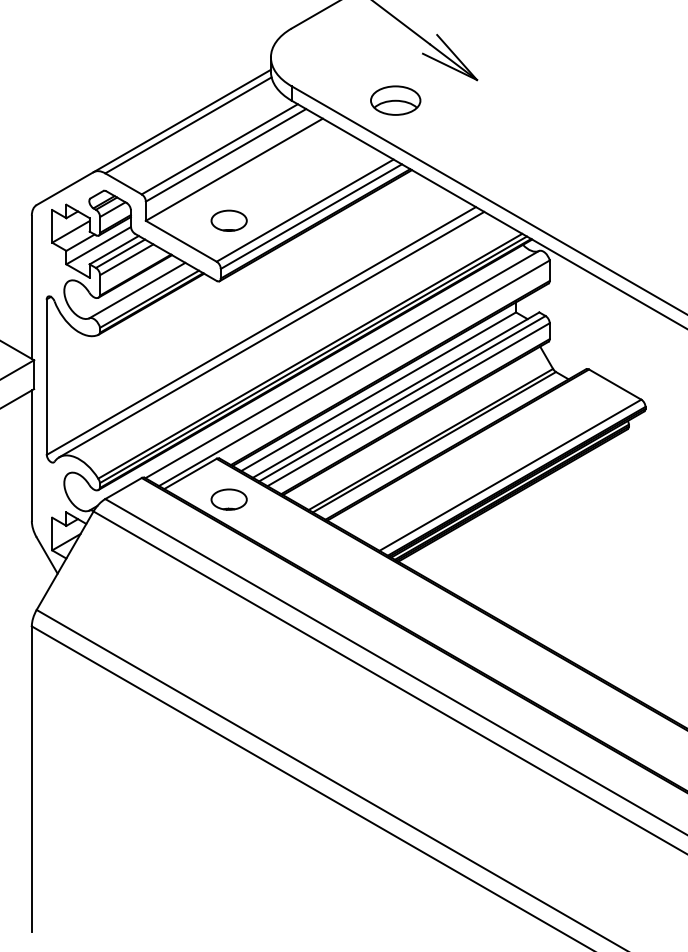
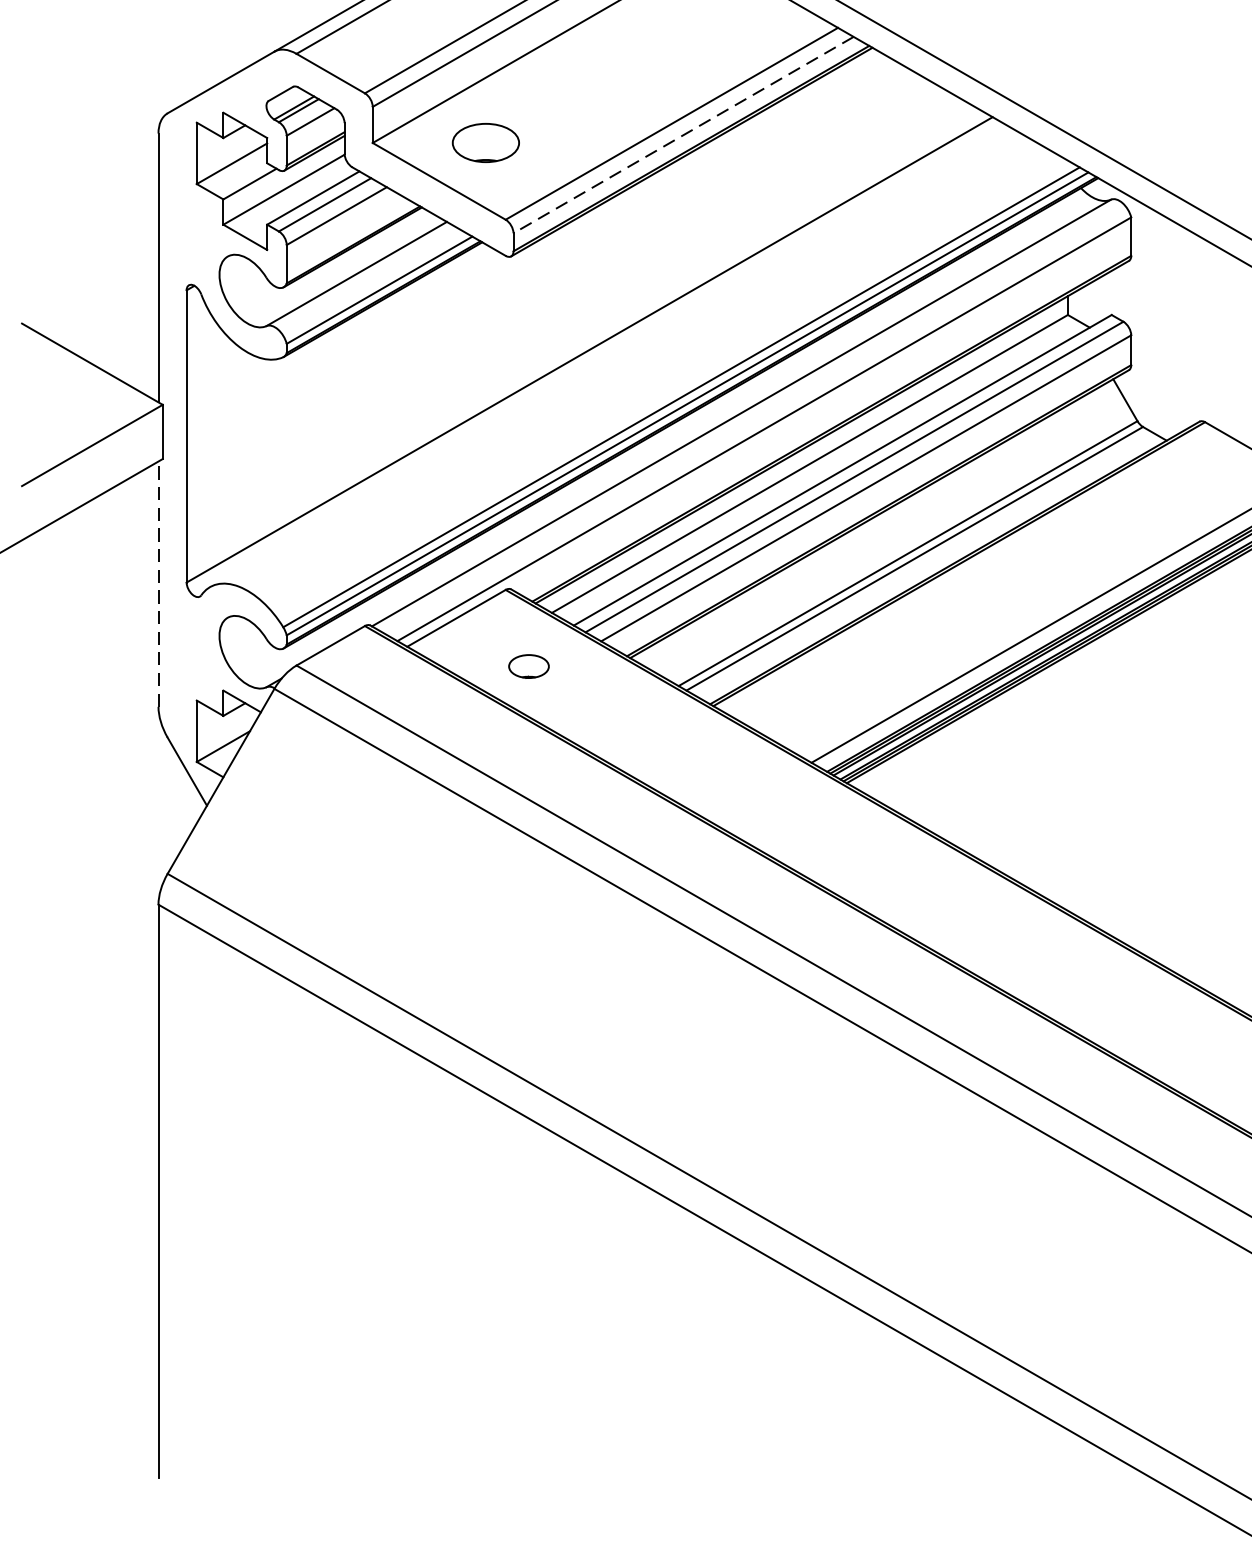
line: (311, 216) -> (683, 134), solid -> dashed
part: (228, 220) -> (484, 142), moved
line: (271, 334) -> (608, 356), removed
line: (31, 455) -> (157, 583), solid -> dashed
part: (228, 499) -> (527, 666), size x0.6

